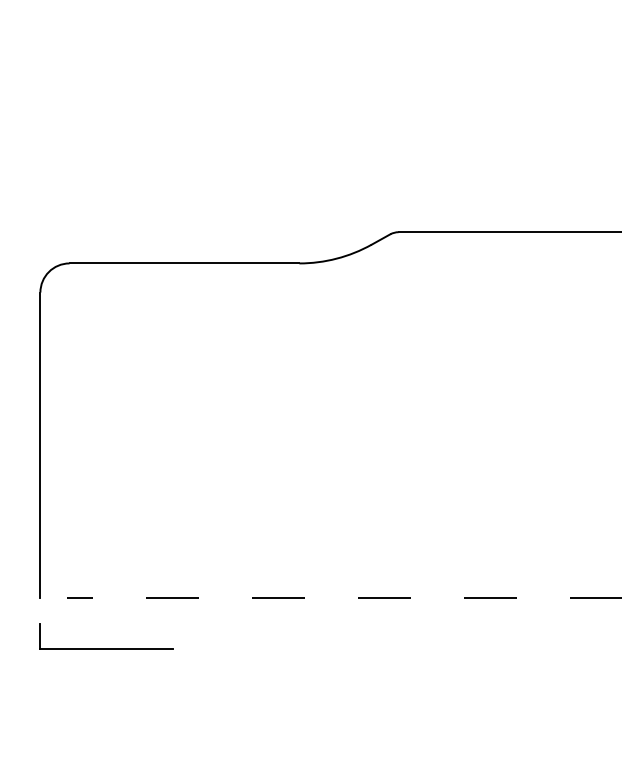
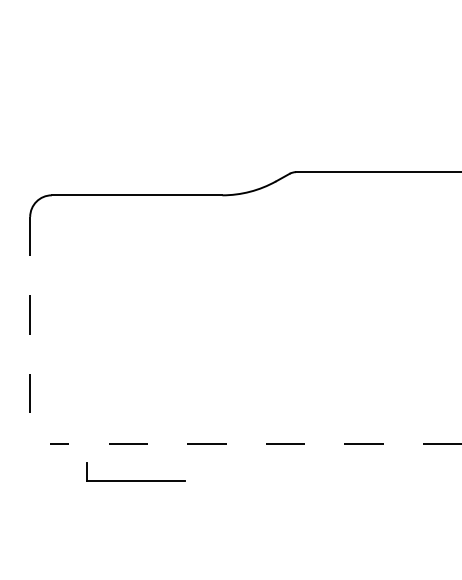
line: (40, 445) -> (30, 330), solid -> dashed
part: (106, 648) -> (135, 481), moved

